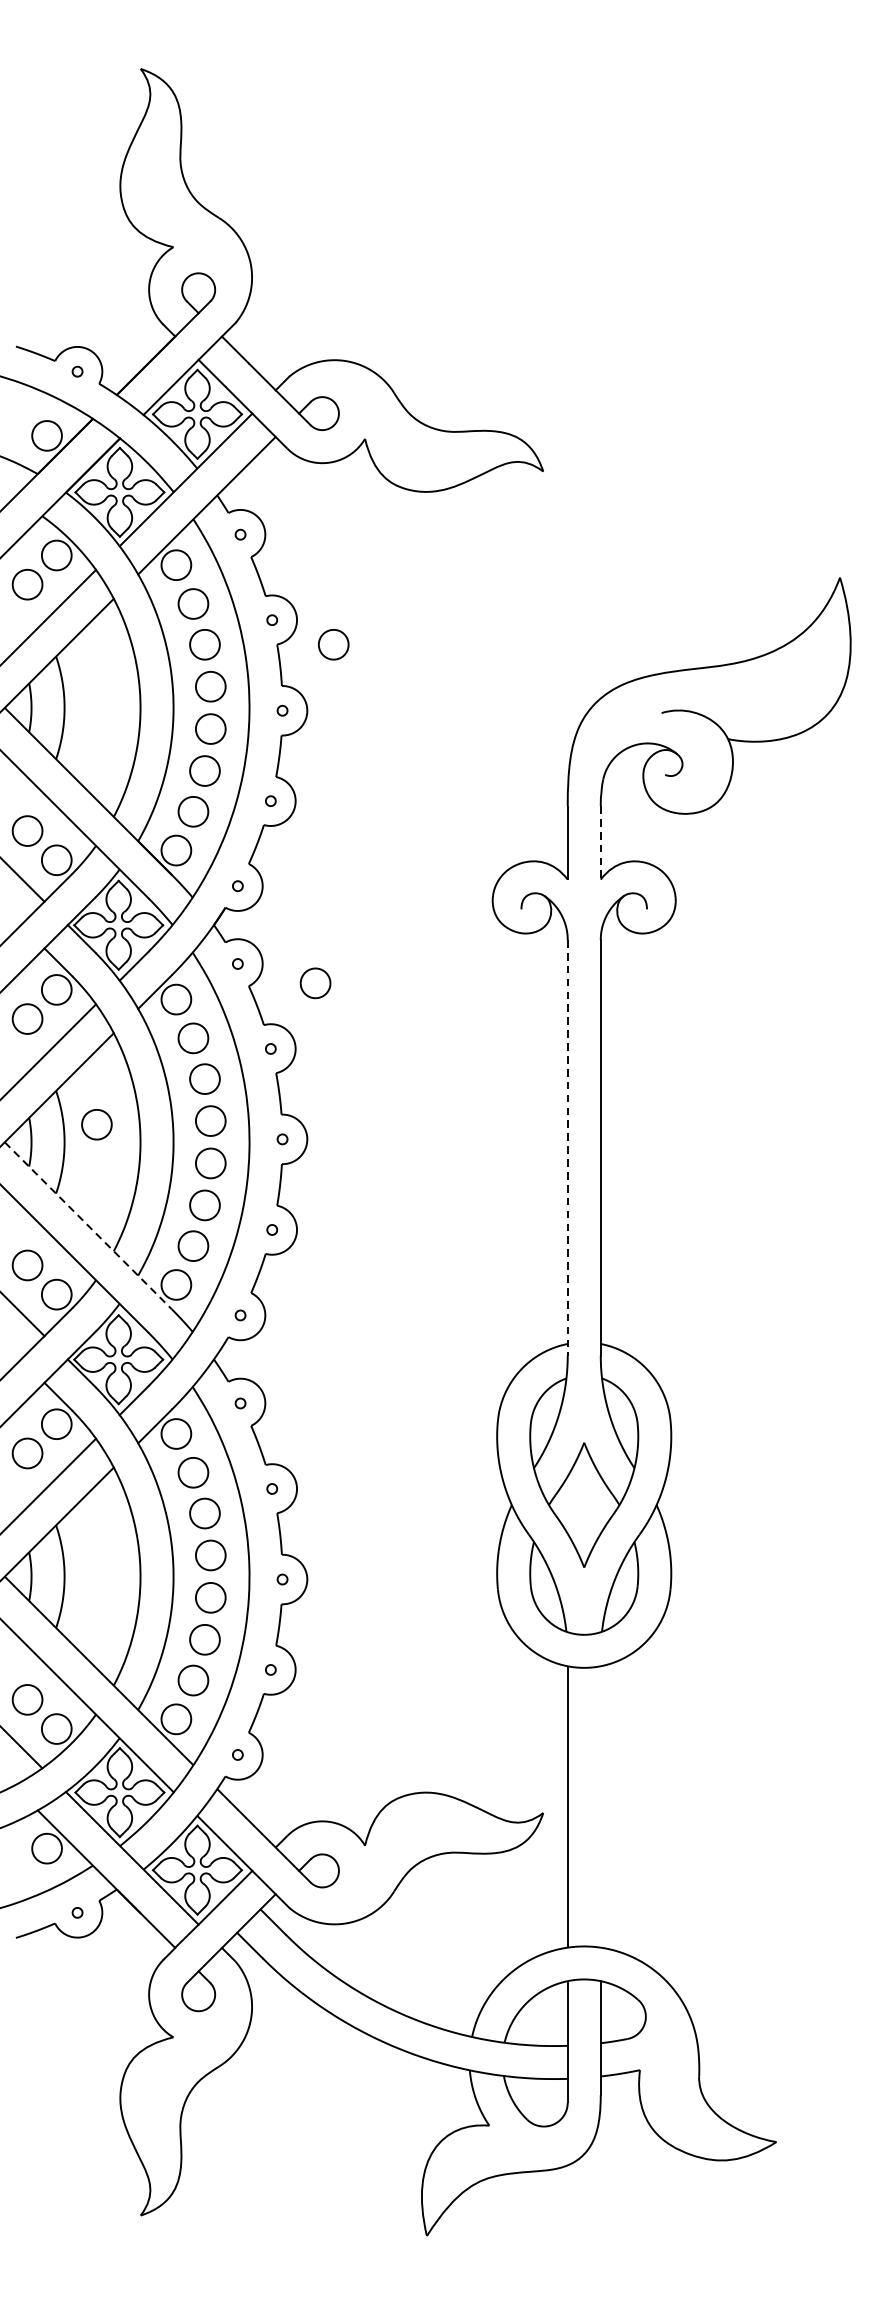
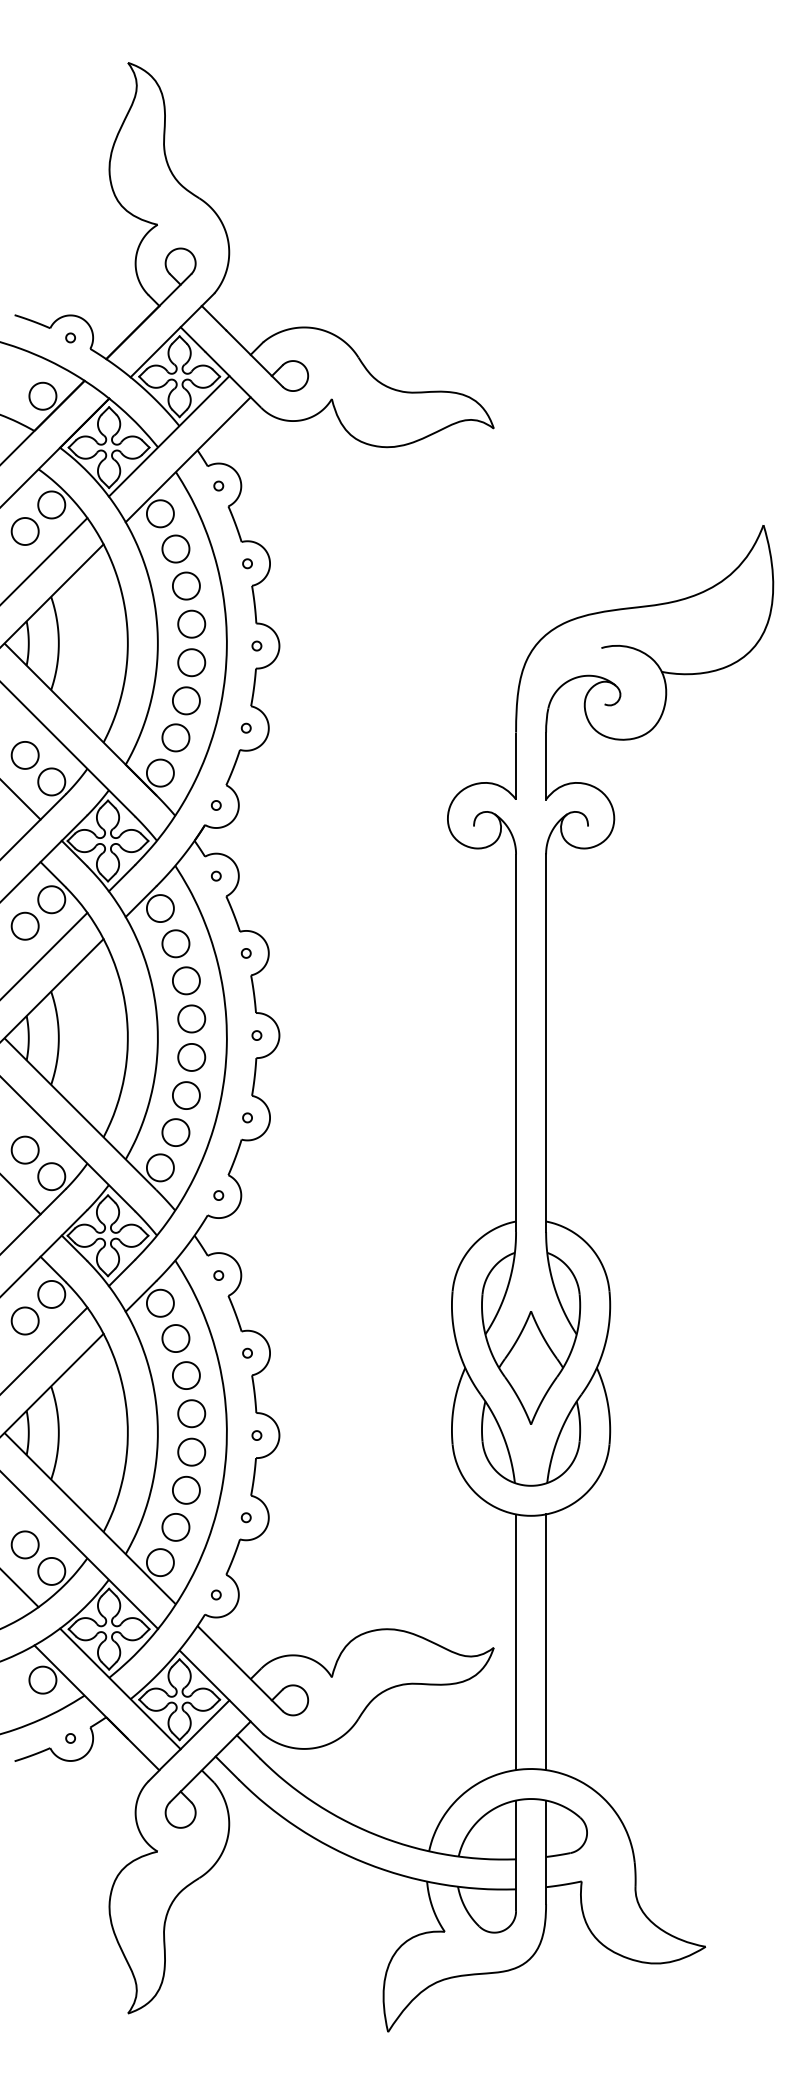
part: (333, 644) -> (303, 585), removed
line: (601, 843) -> (546, 766), dashed -> solid
part: (315, 983) -> (286, 893), removed
part: (96, 1123) -> (87, 1021), removed
line: (568, 1148) -> (516, 1043), dashed -> solid
line: (88, 1226) -> (80, 1114), dashed -> solid
line: (601, 1807) -> (546, 1642), added

